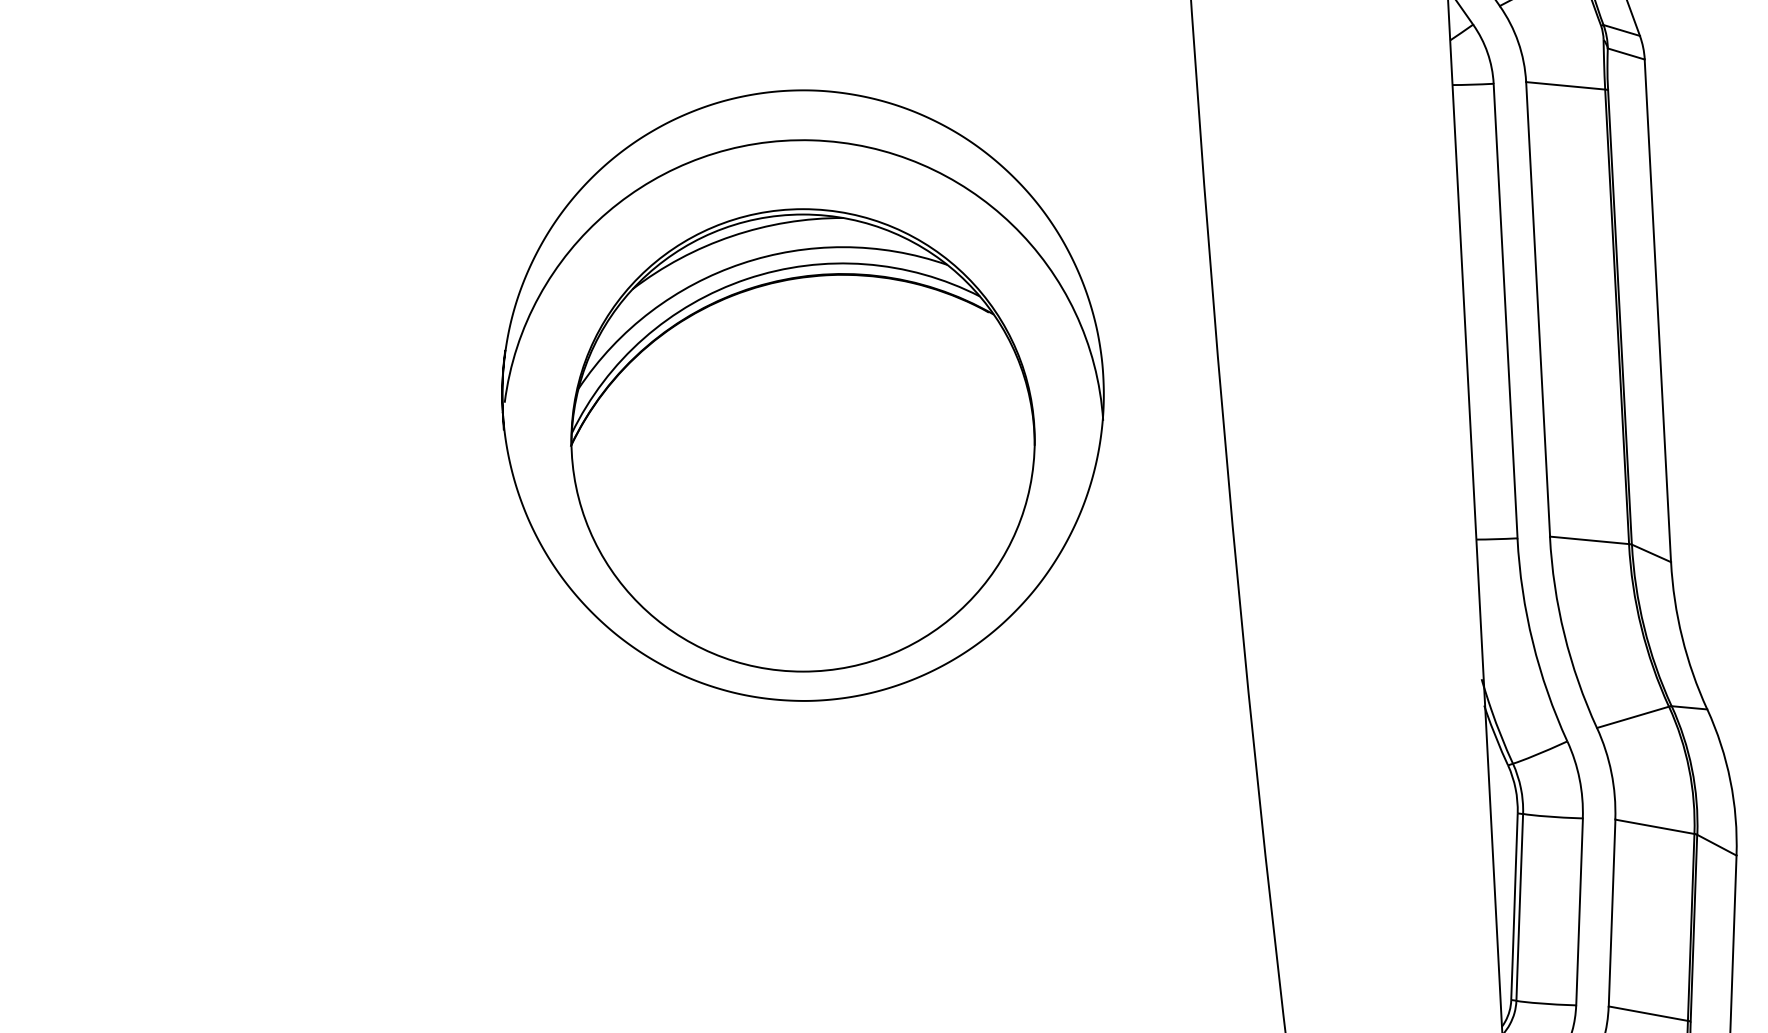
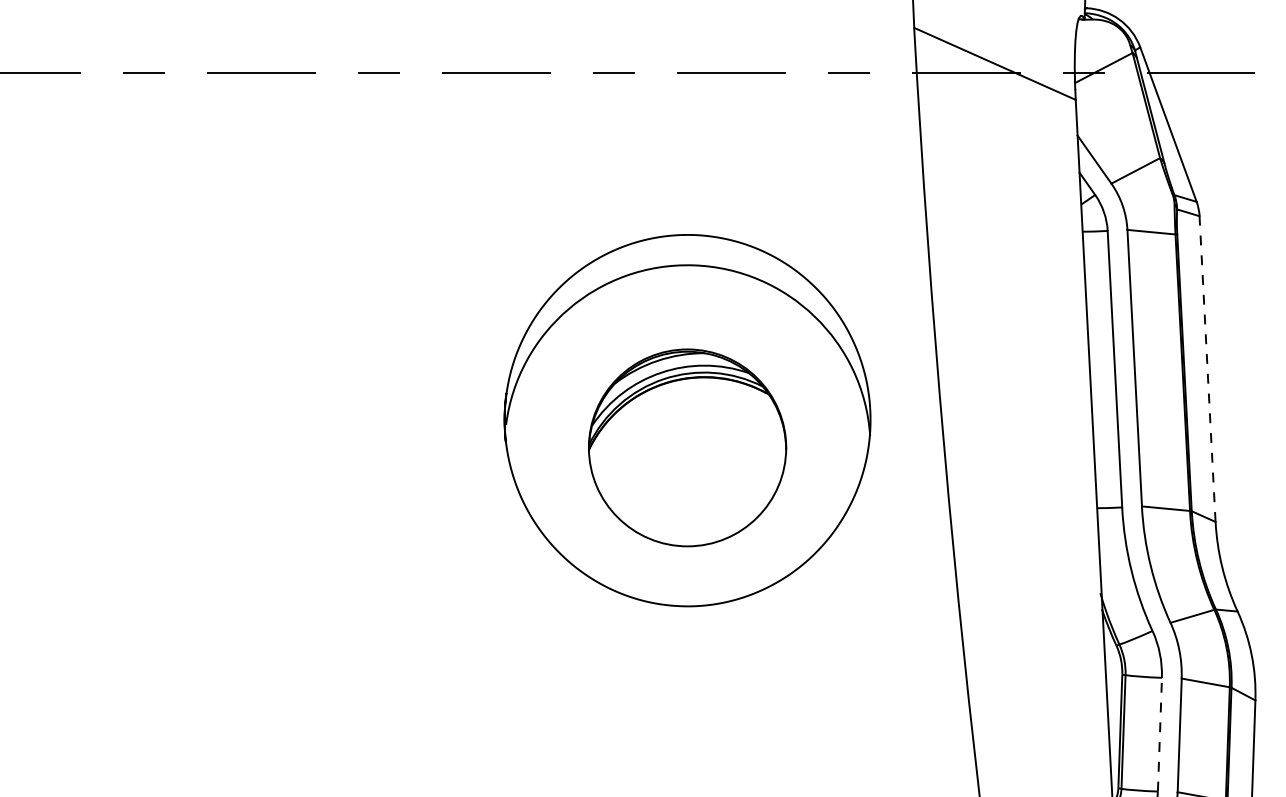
line: (1657, 309) -> (1207, 368), solid -> dashed
part: (802, 439) -> (687, 447), size x0.7
line: (1578, 911) -> (1159, 734), solid -> dashed

